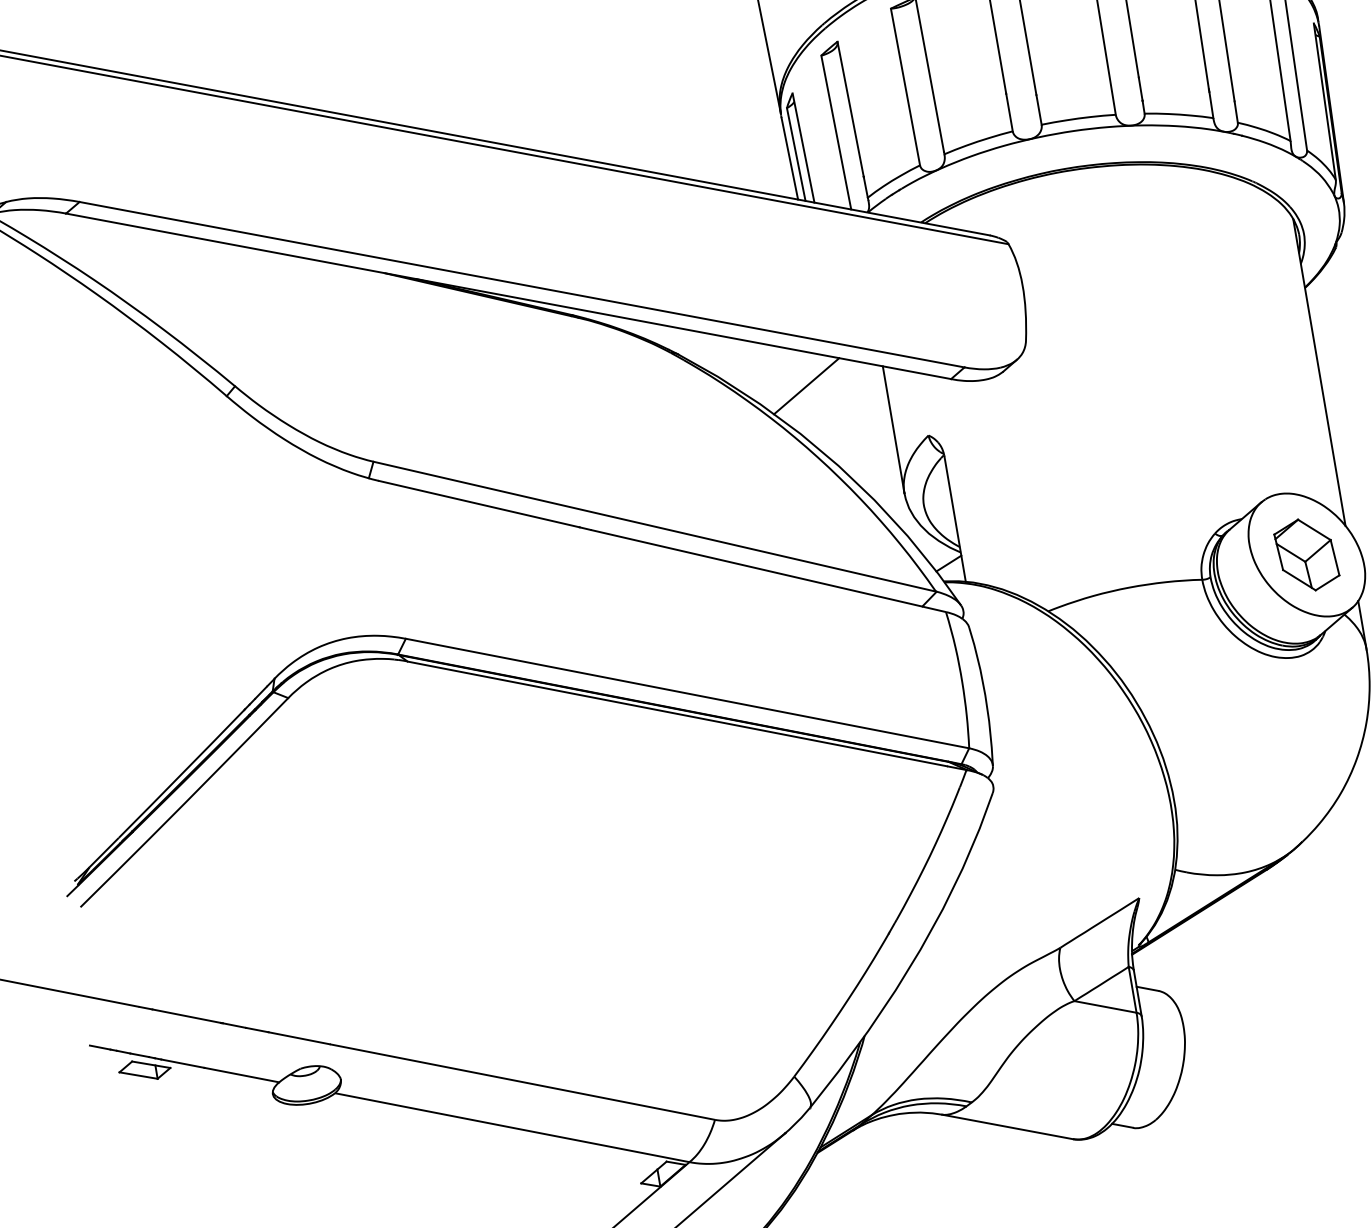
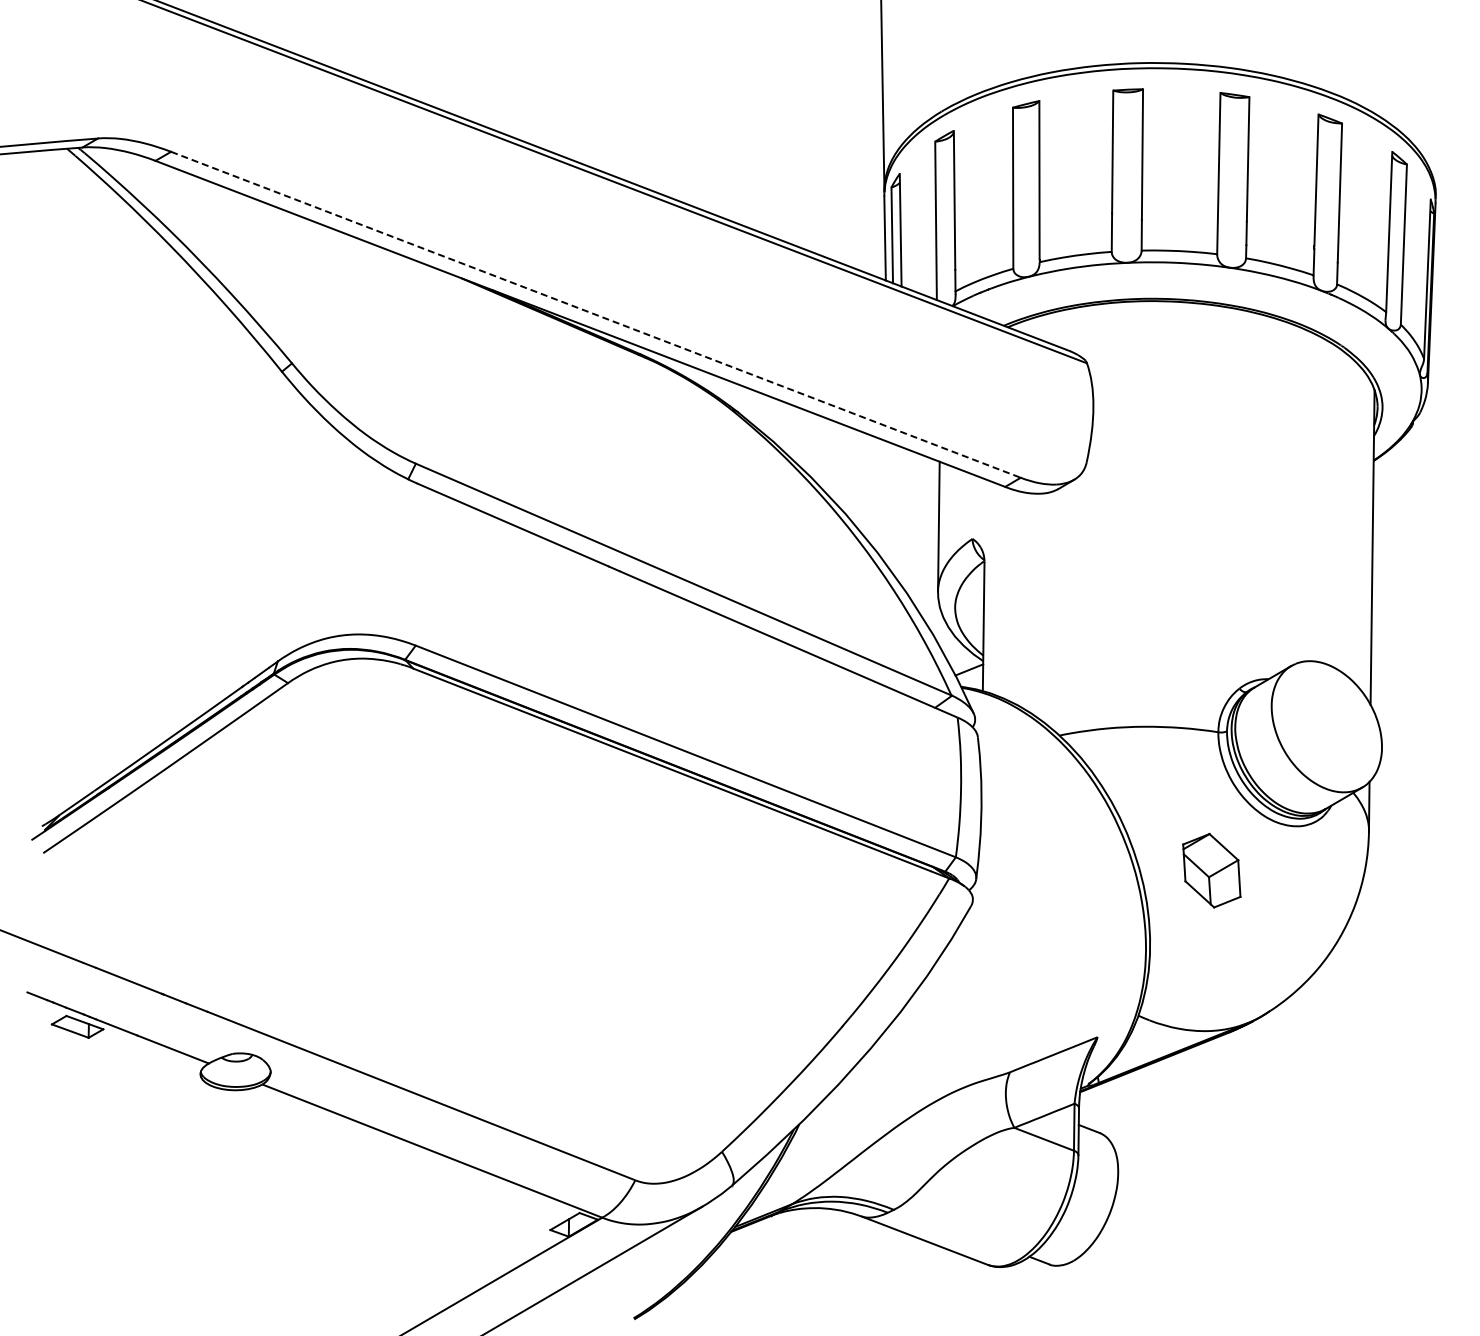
line: (521, 284) -> (595, 314), solid -> dashed
line: (805, 386) -> (859, 467), removed
part: (1306, 554) -> (1211, 870), moved

